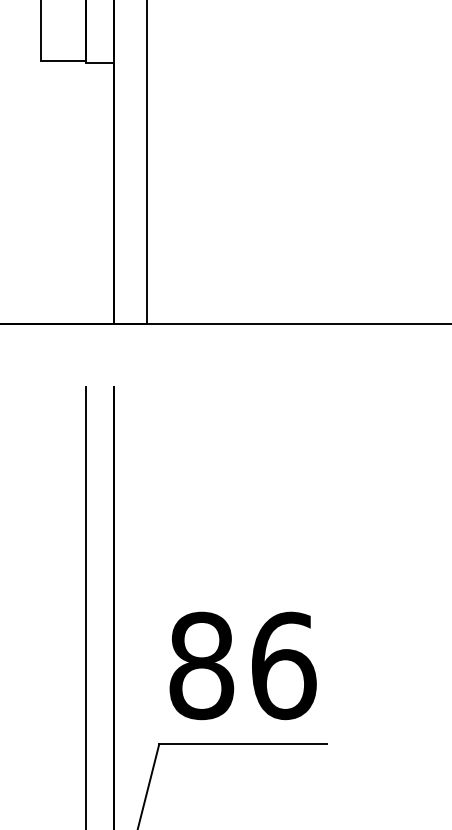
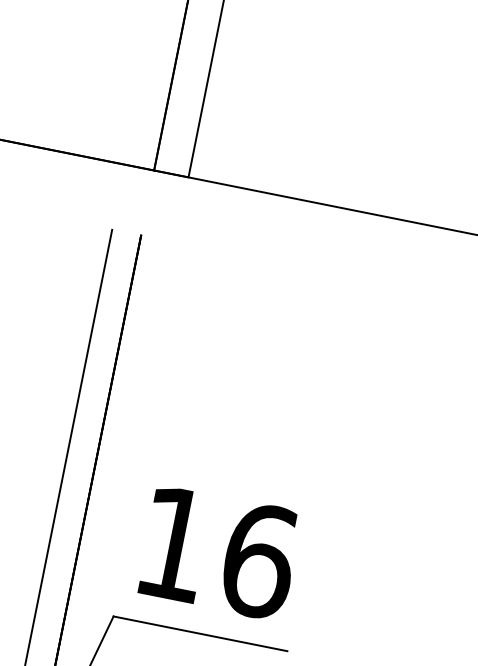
text: (201, 665) -> (173, 543), 86 -> 16

